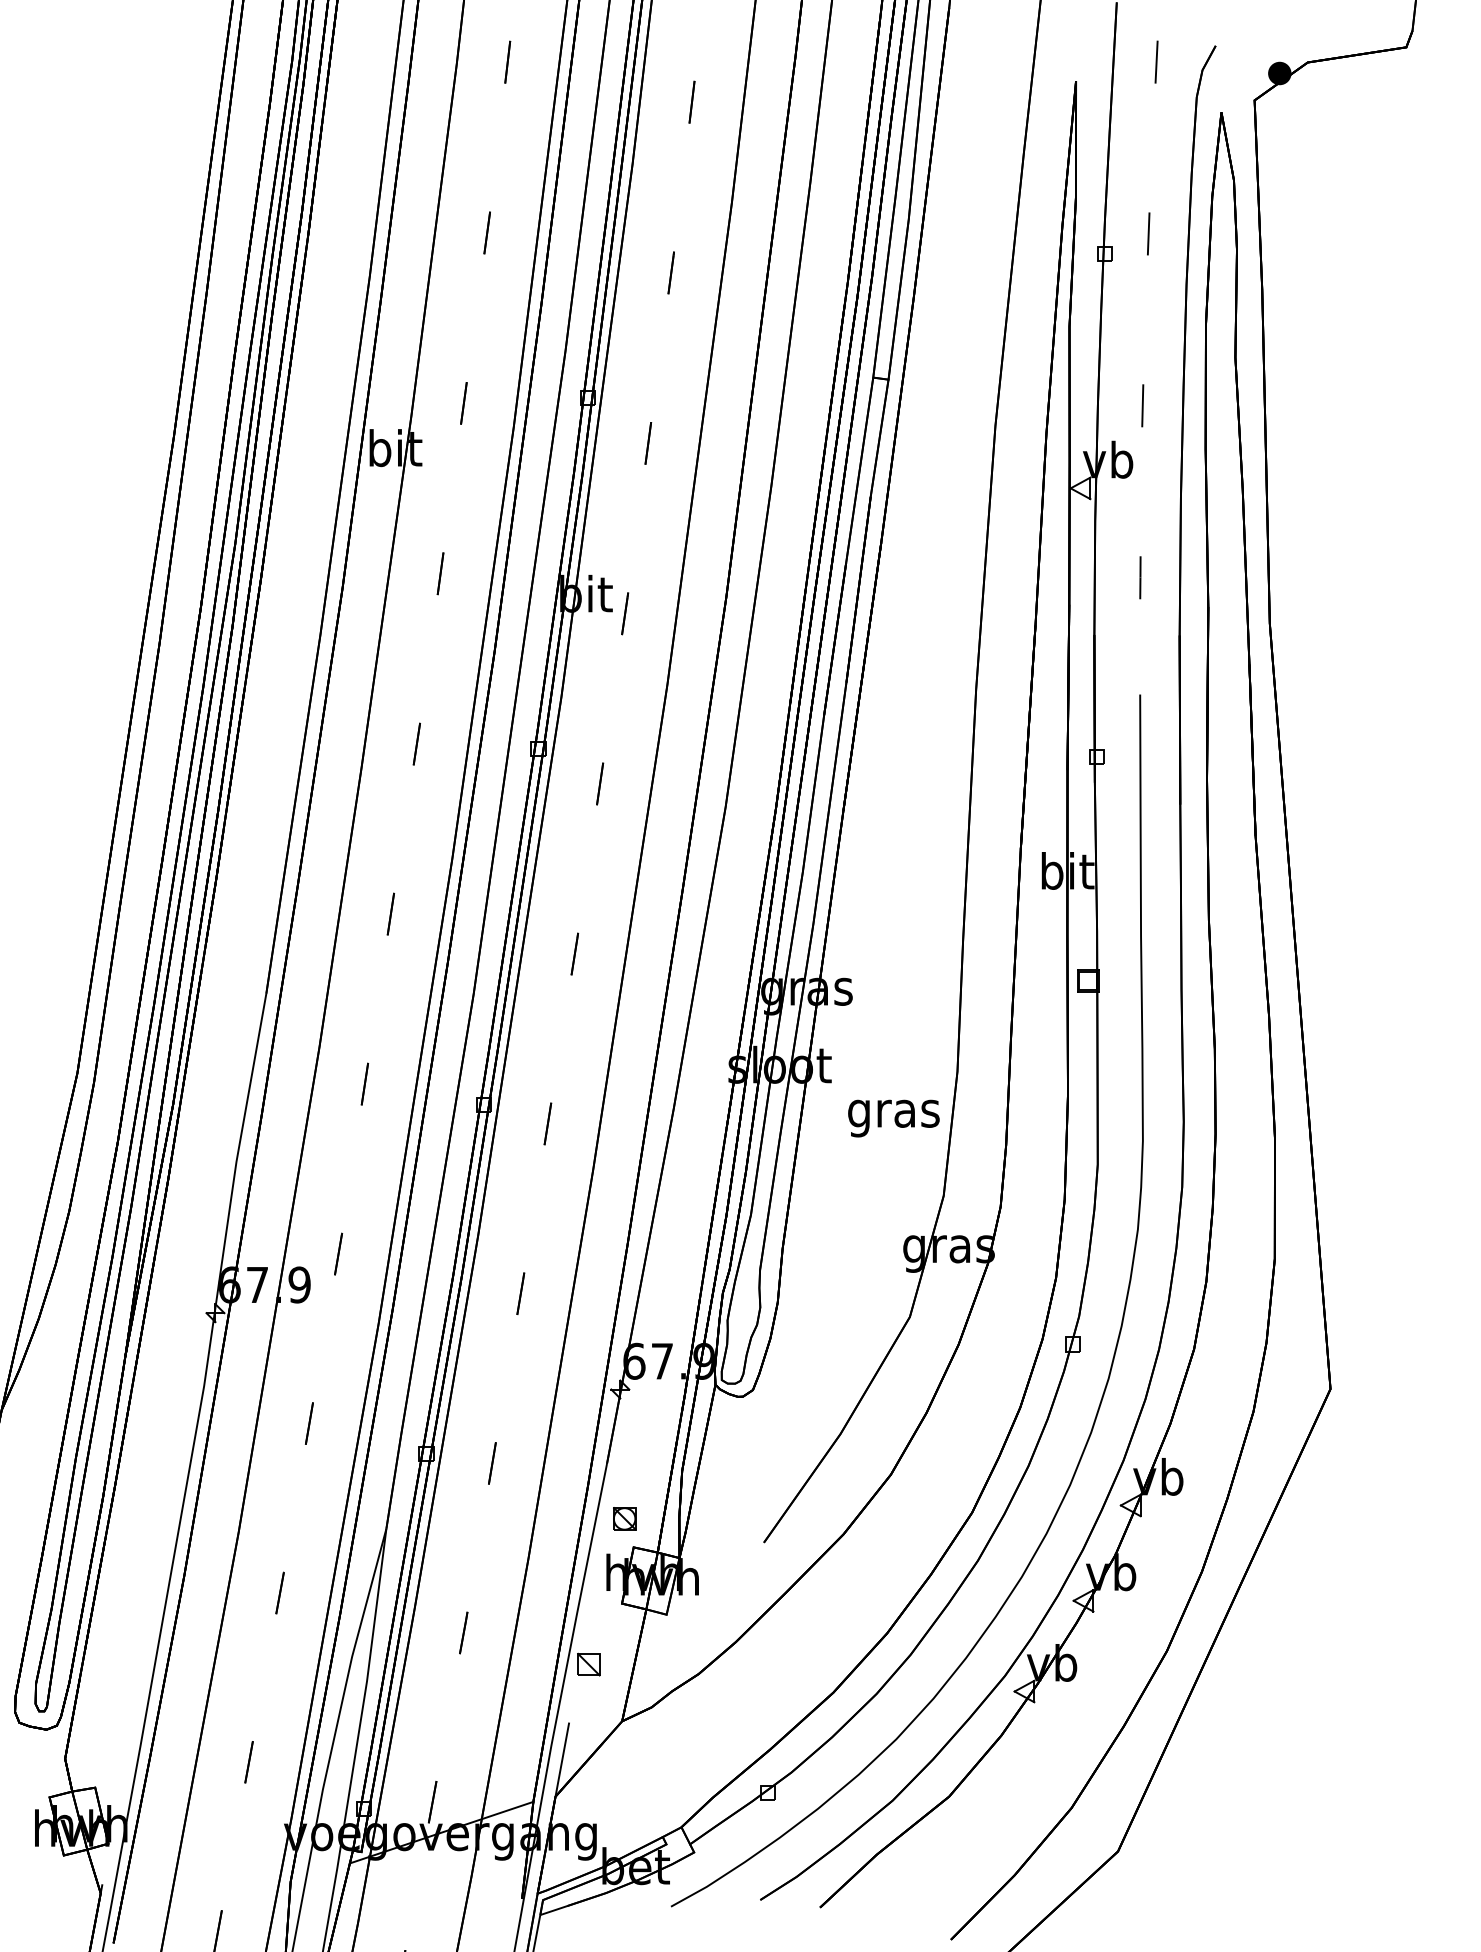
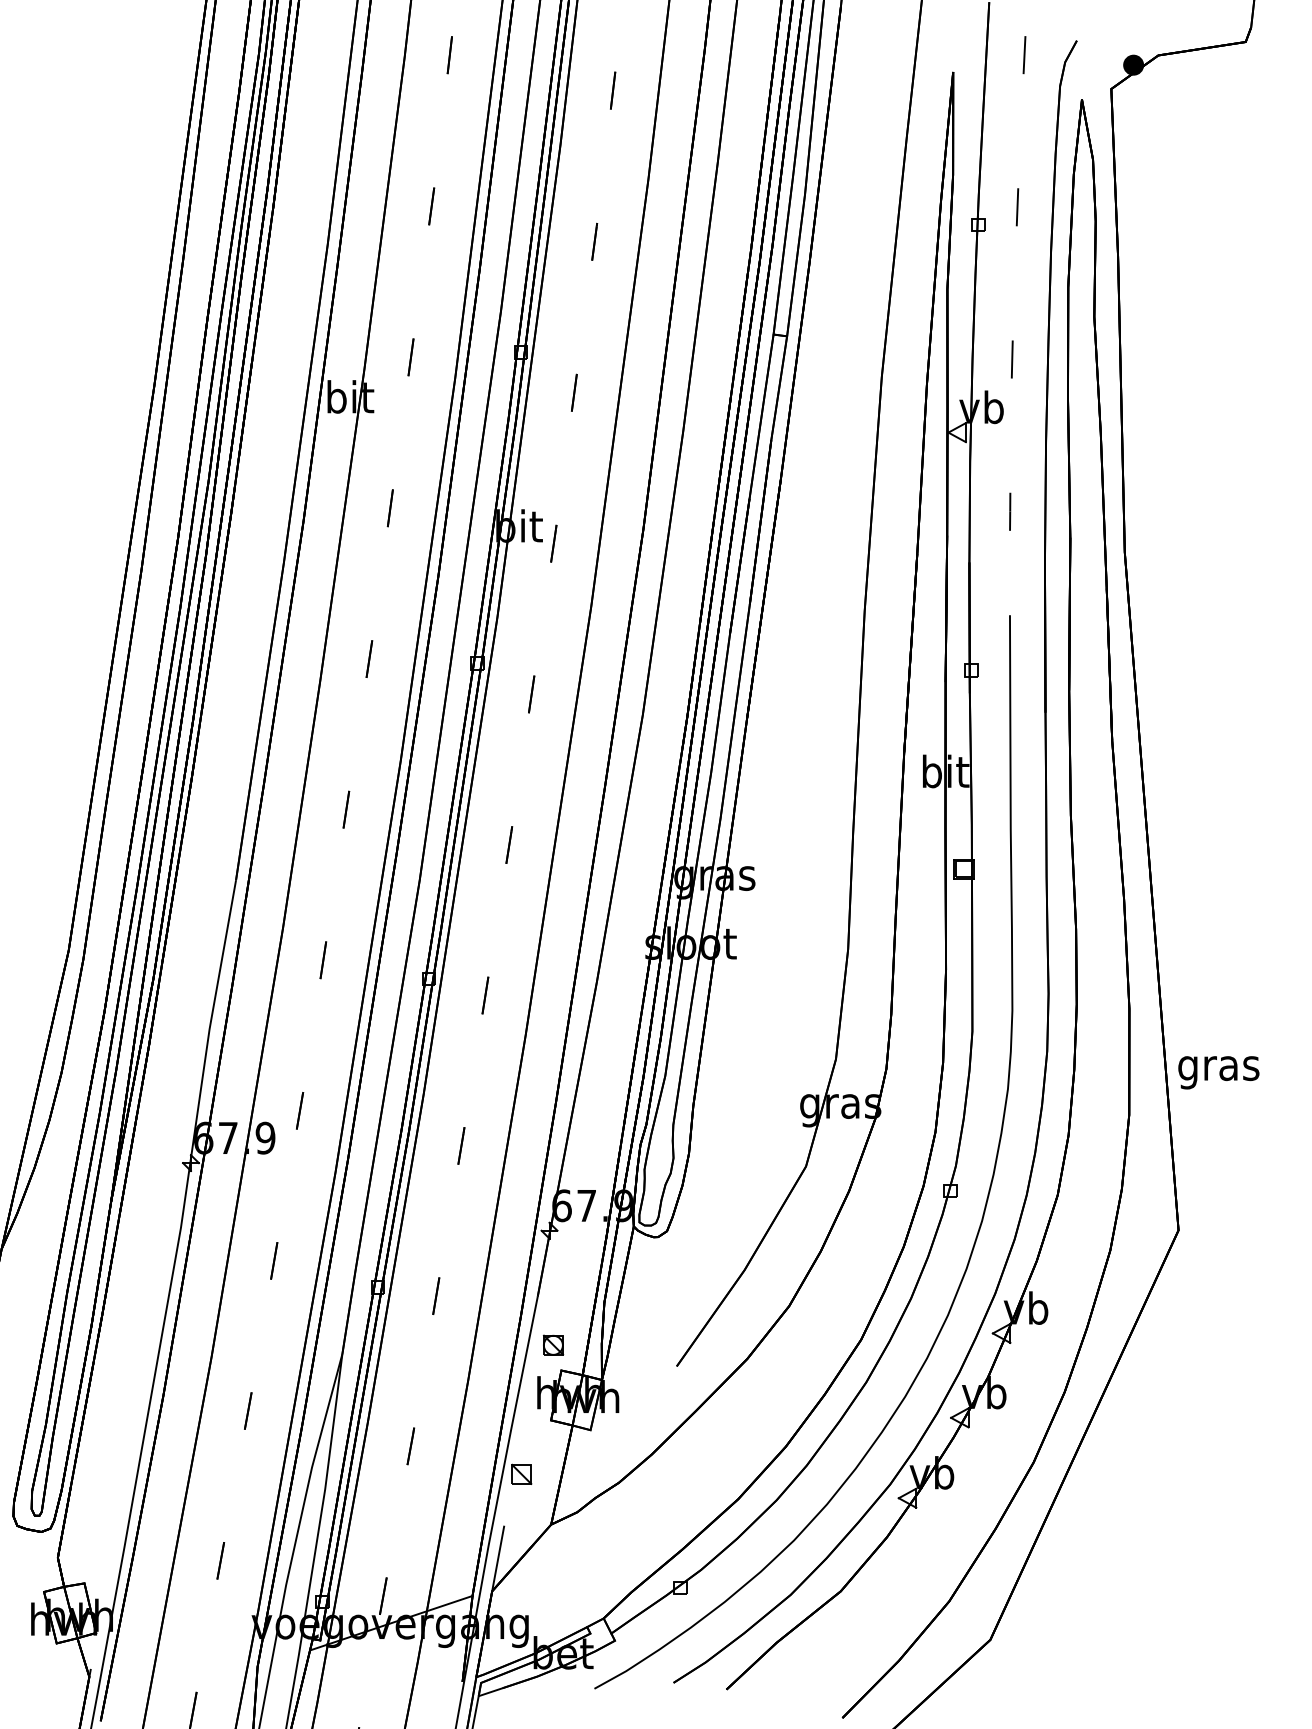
text: (893, 1118) -> (1218, 1072), moved

